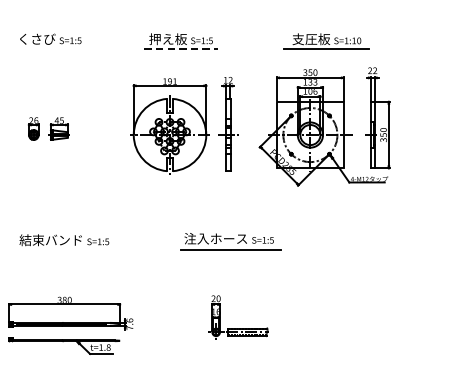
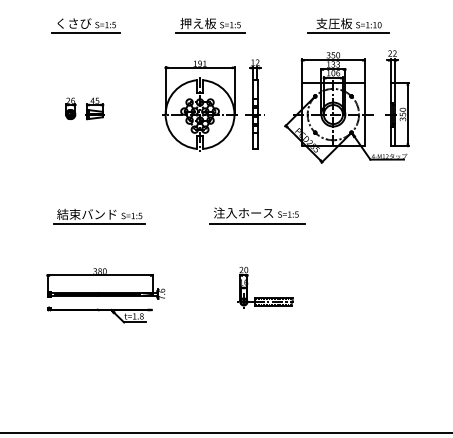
line: (49, 48) -> (85, 32), added
line: (181, 48) -> (210, 32), dashed -> solid
line: (64, 249) -> (99, 223), added

